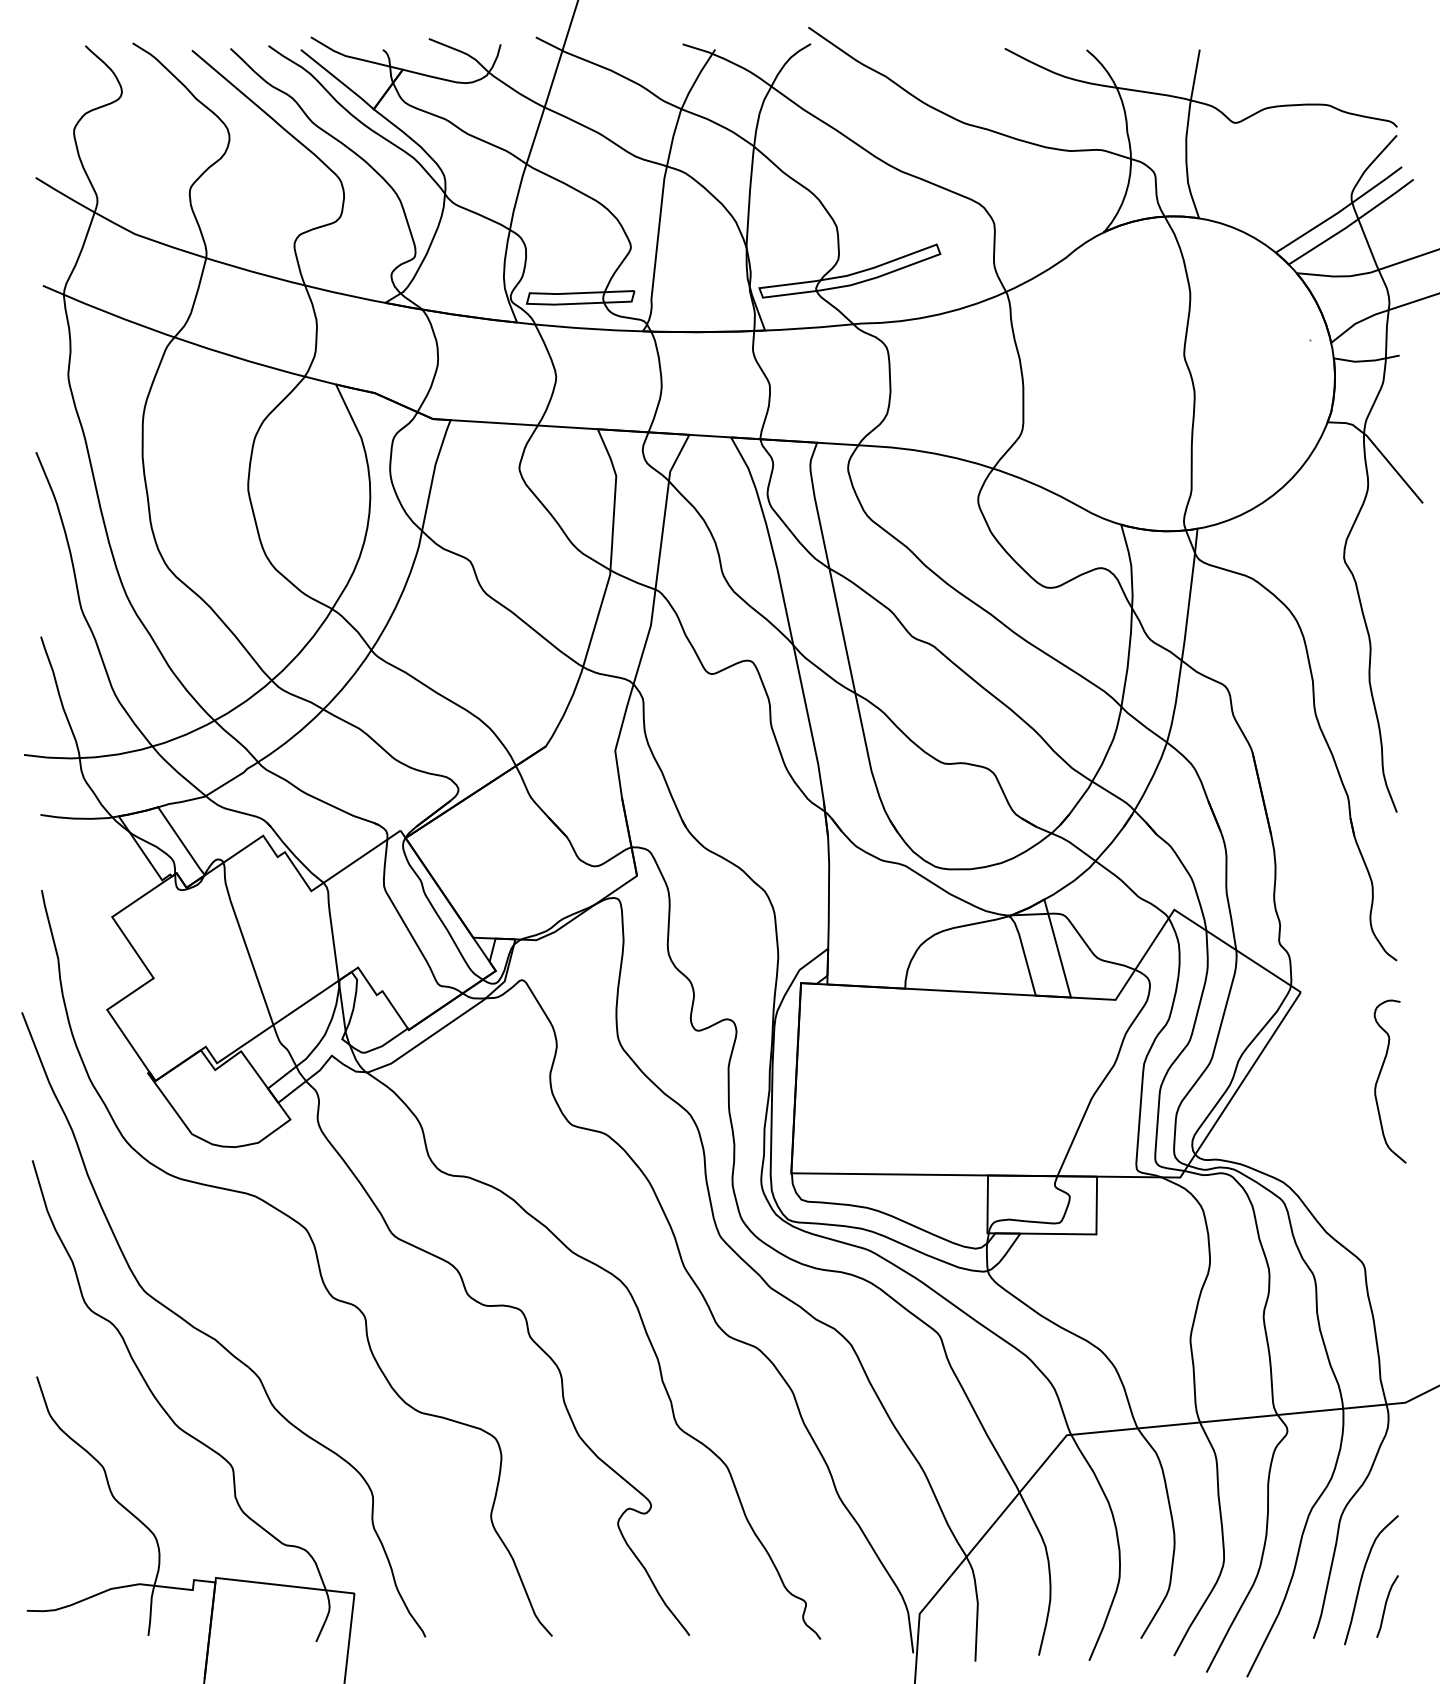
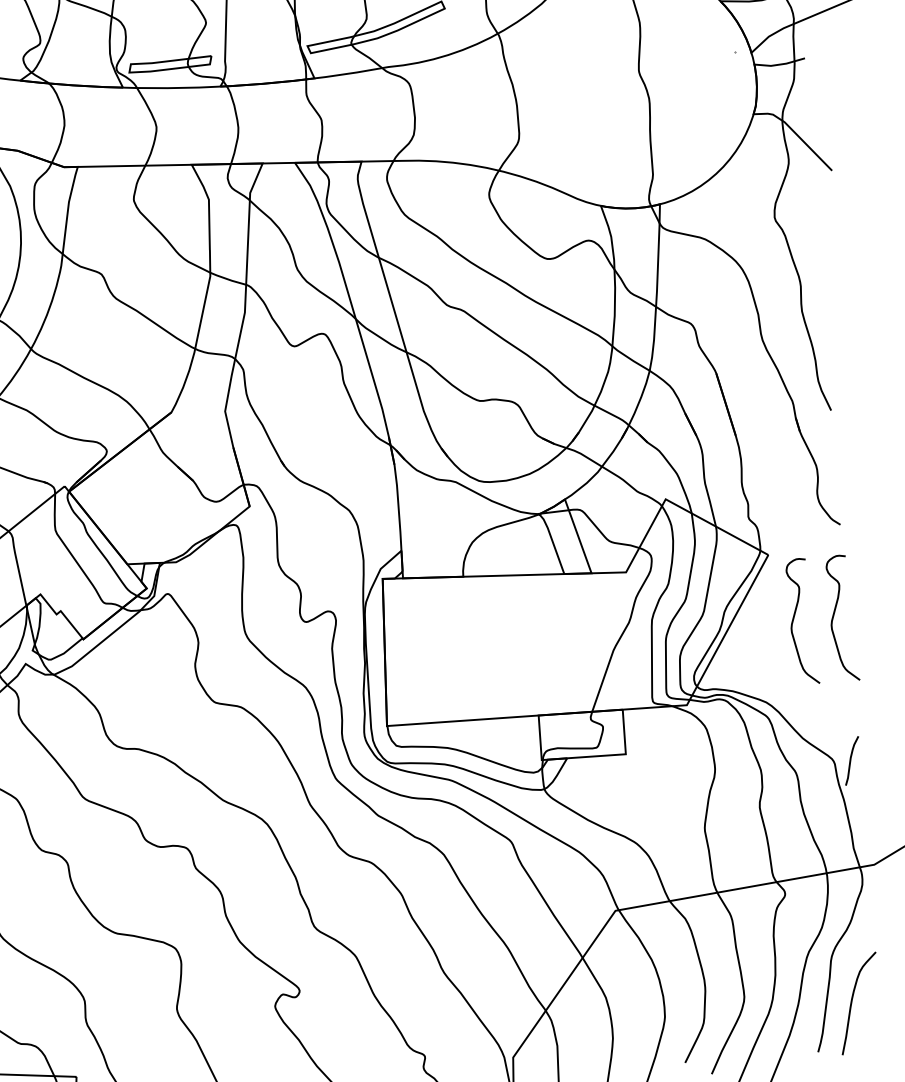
curve: (1327, 1077) -> (794, 619), added
curve: (1386, 1606) -> (851, 760), moved

